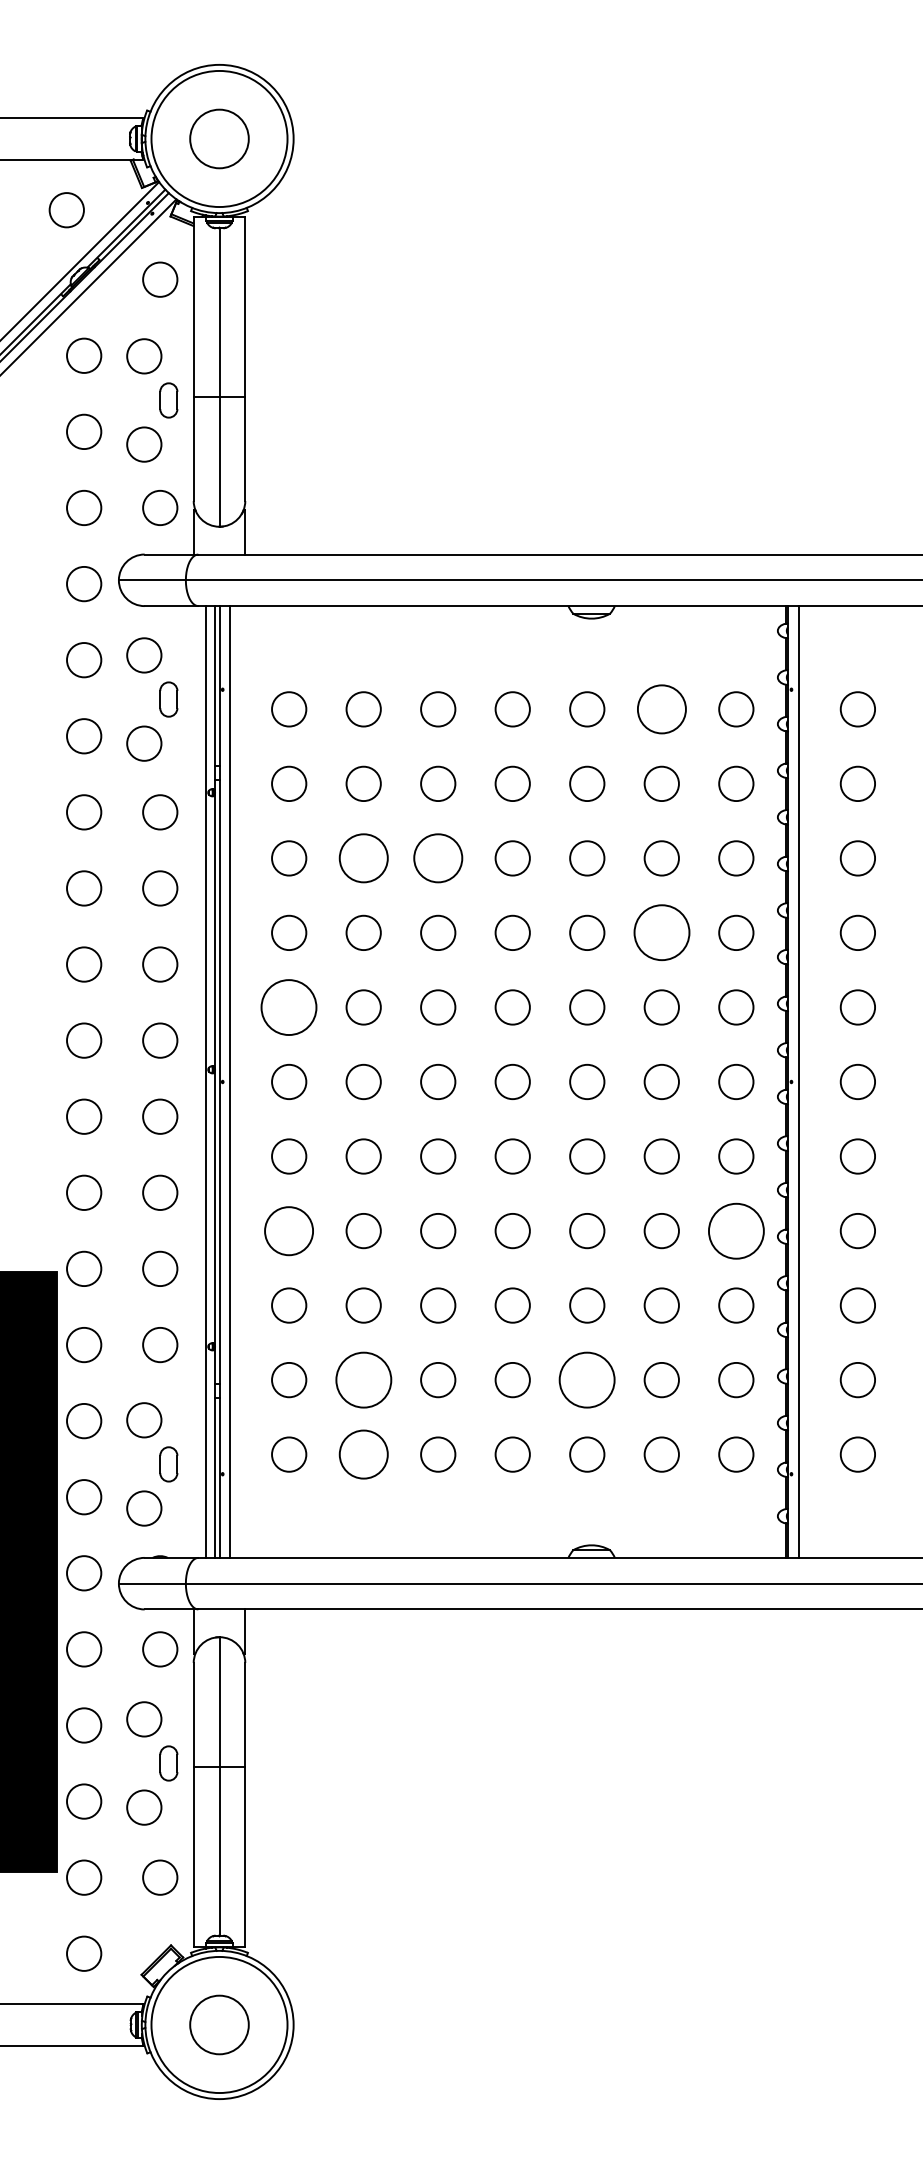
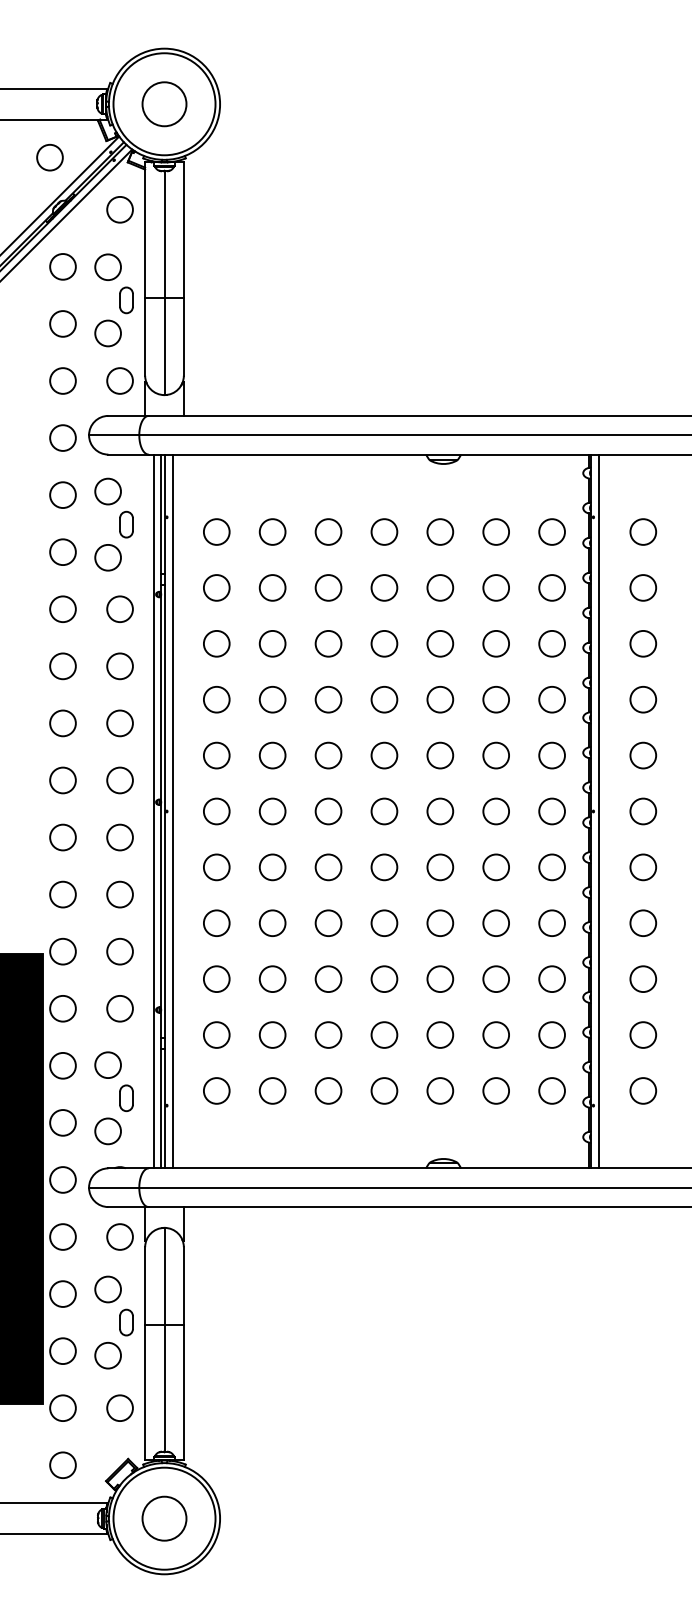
circle: (660, 708) -> (495, 531), size x0.71
circle: (363, 857) -> (272, 643), size x0.71
circle: (438, 857) -> (328, 643), size x0.71
circle: (660, 932) -> (495, 699), size x0.62
circle: (288, 1007) -> (216, 755), size x0.62
circle: (288, 1230) -> (216, 922), size x0.71
circle: (735, 1230) -> (551, 922), size x0.62
circle: (363, 1379) -> (272, 1034), size x0.62
circle: (587, 1379) -> (440, 1034), size x0.62
circle: (363, 1454) -> (272, 1090), size x0.71

